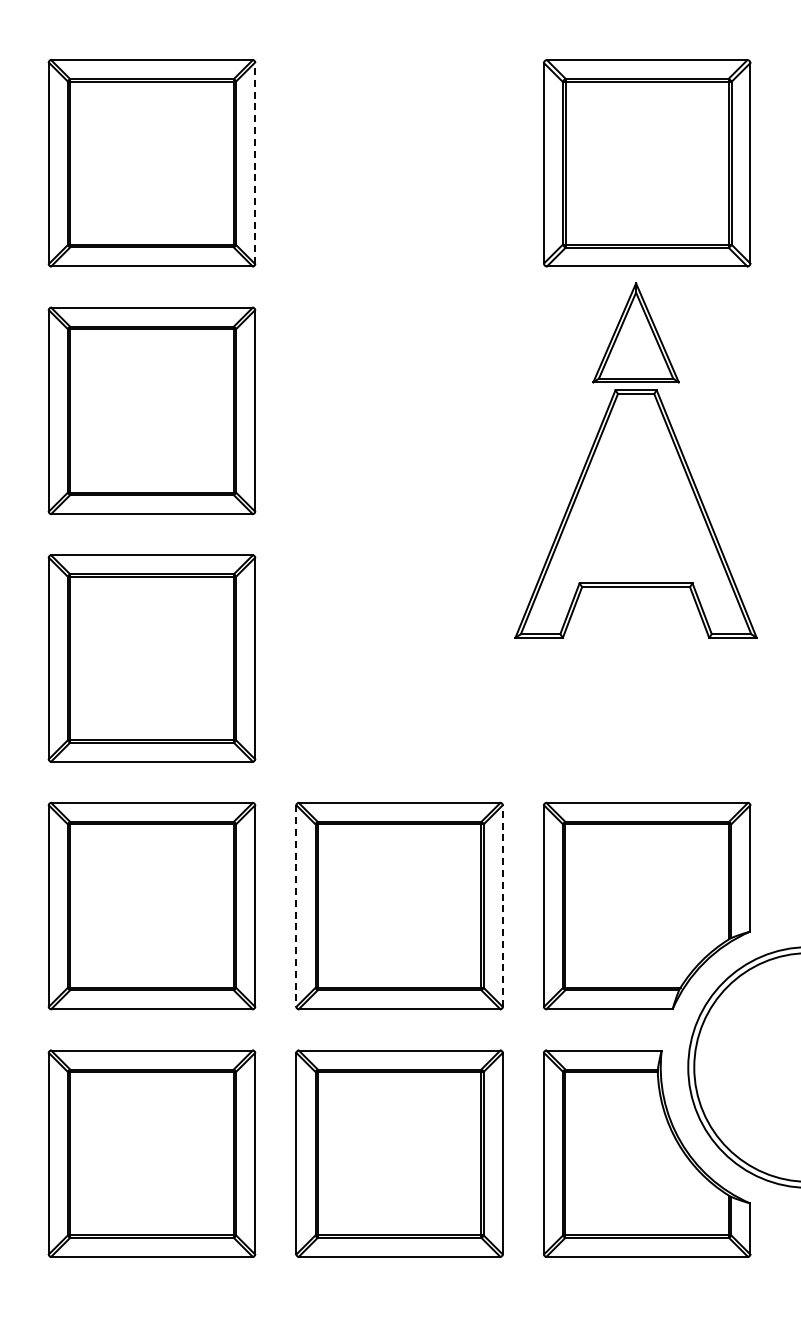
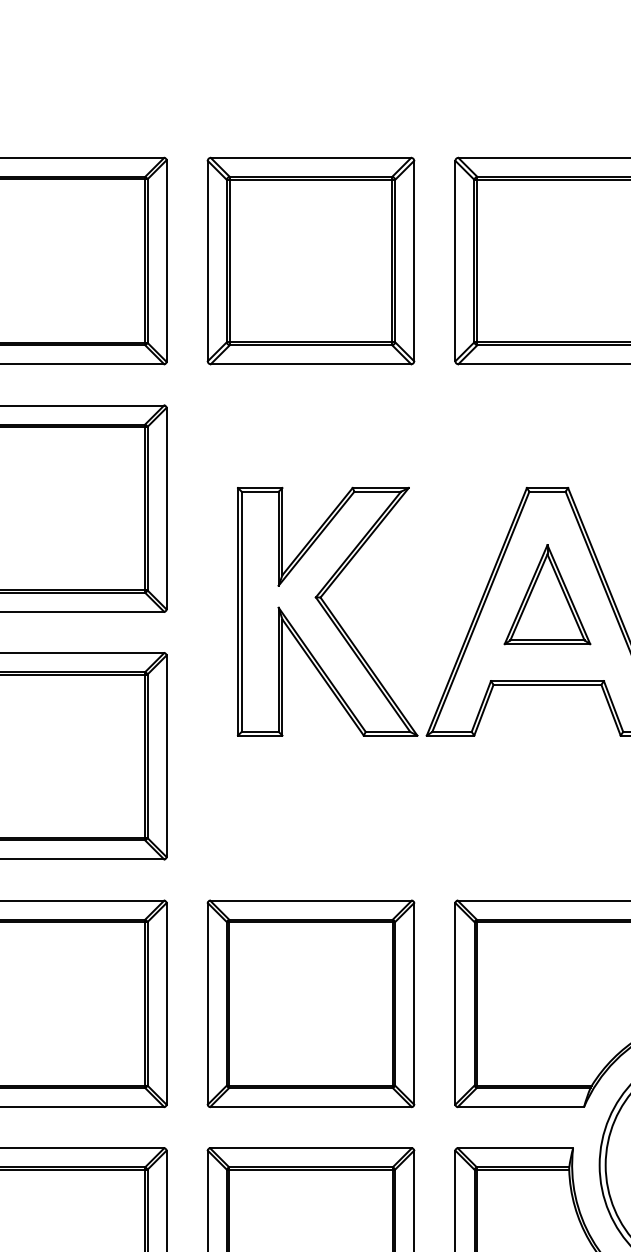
line: (255, 163) -> (166, 261), dashed -> solid
part: (399, 163) -> (310, 261), added
part: (635, 332) -> (546, 594), moved
part: (415, 513) -> (326, 611), added
line: (296, 906) -> (207, 1004), dashed -> solid
line: (502, 906) -> (413, 1004), dashed -> solid

